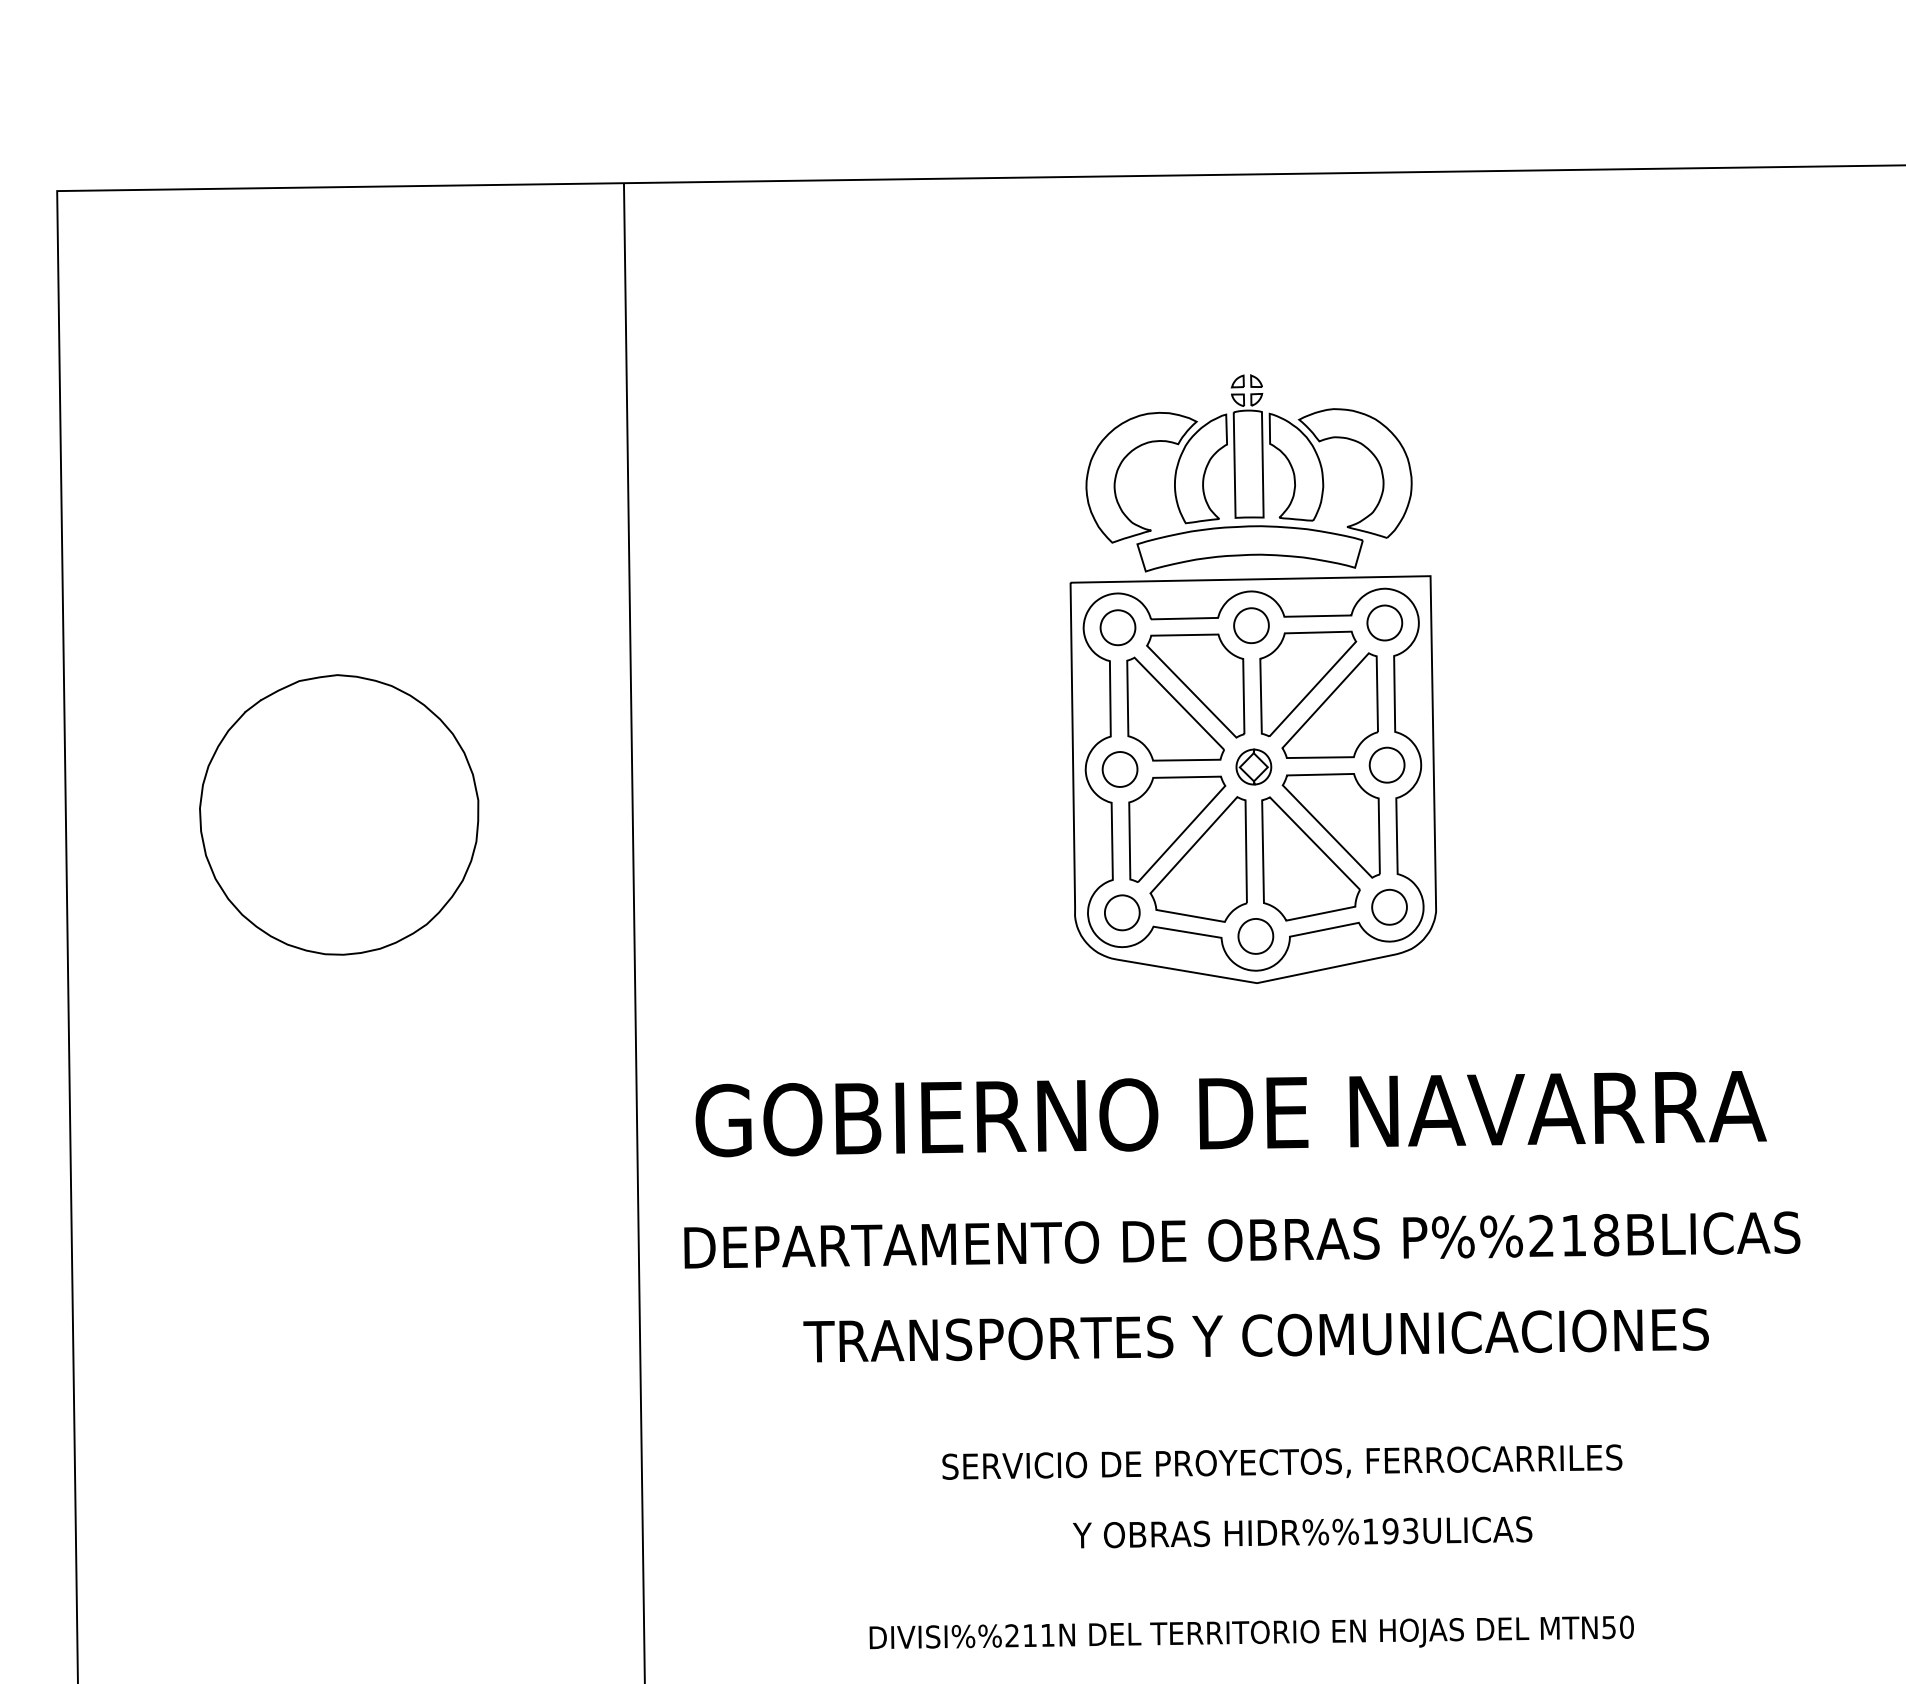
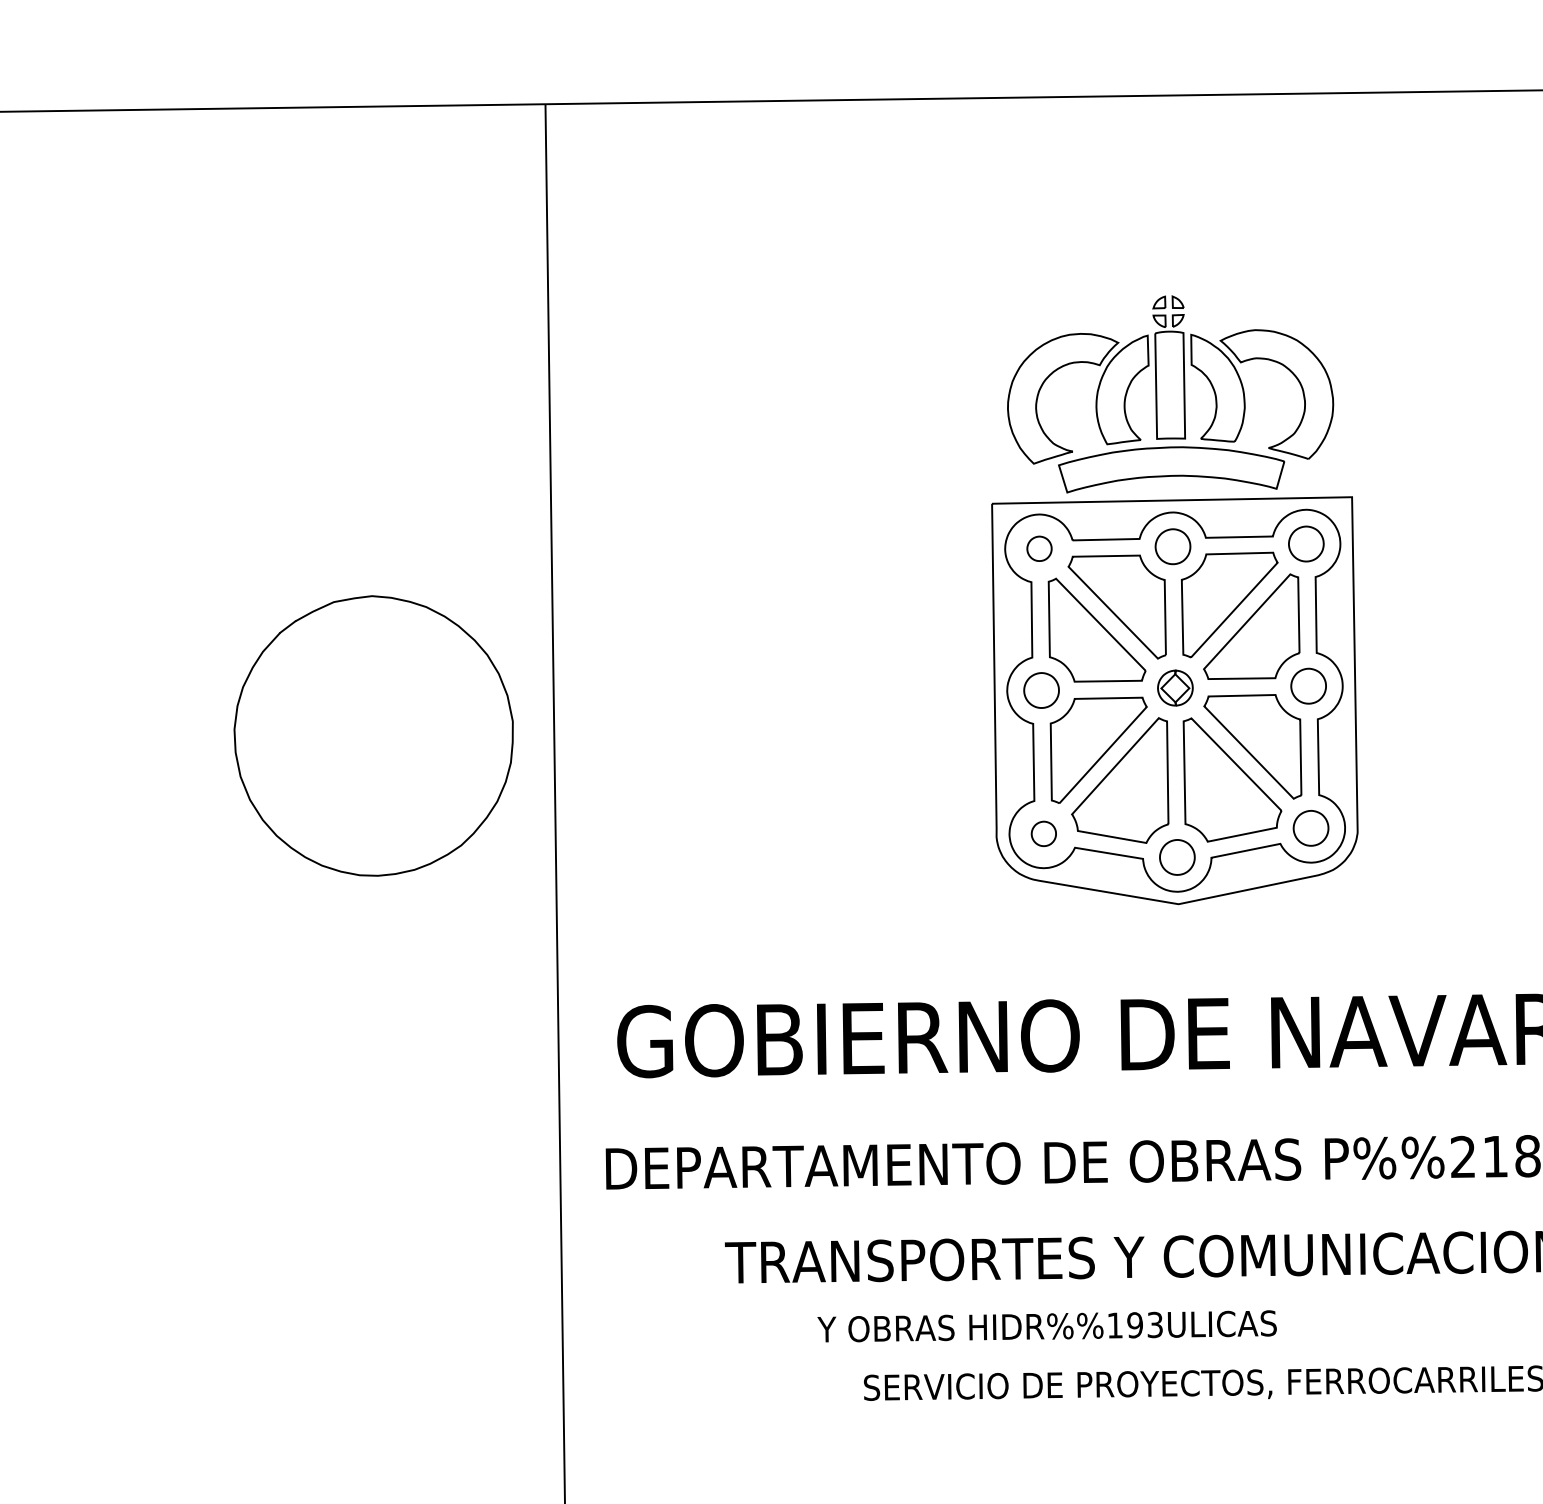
part: (1117, 627) -> (1039, 548), size x0.7
part: (339, 814) -> (374, 735), moved
part: (1122, 912) -> (1044, 833), size x0.7
text: (1302, 1532) -> (1047, 1326), moved

